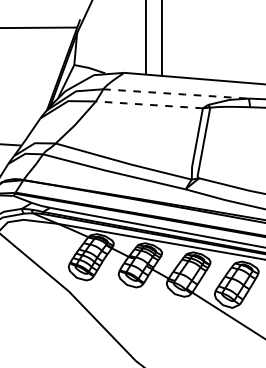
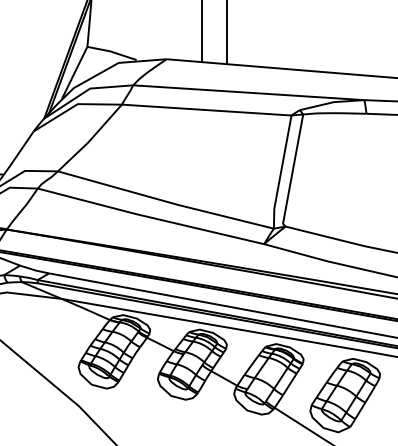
line: (176, 94) -> (249, 93), dashed -> solid
line: (148, 104) -> (205, 109), dashed -> solid

